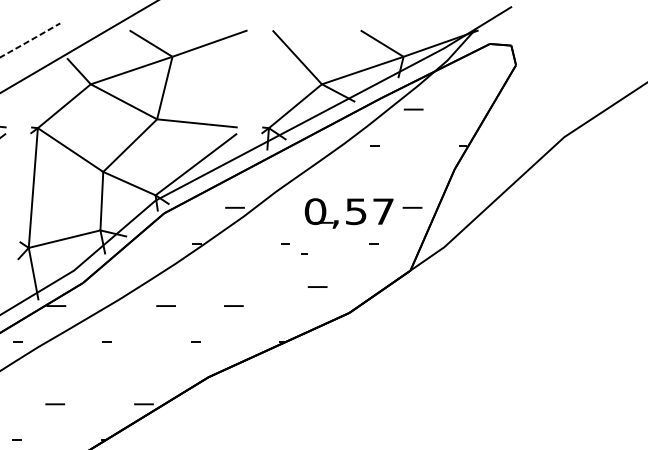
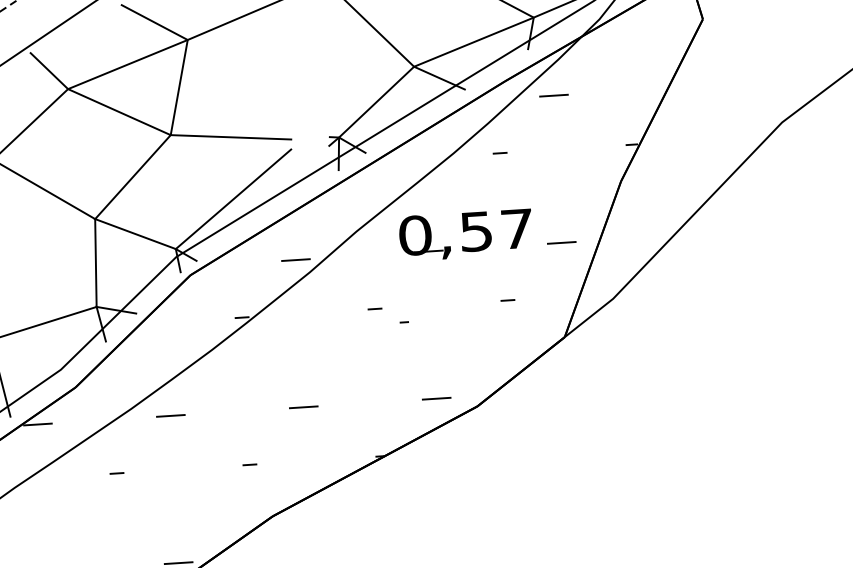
part: (348, 213) -> (464, 235), moved
line: (317, 286) -> (436, 397), moved
line: (165, 305) -> (169, 415), moved

